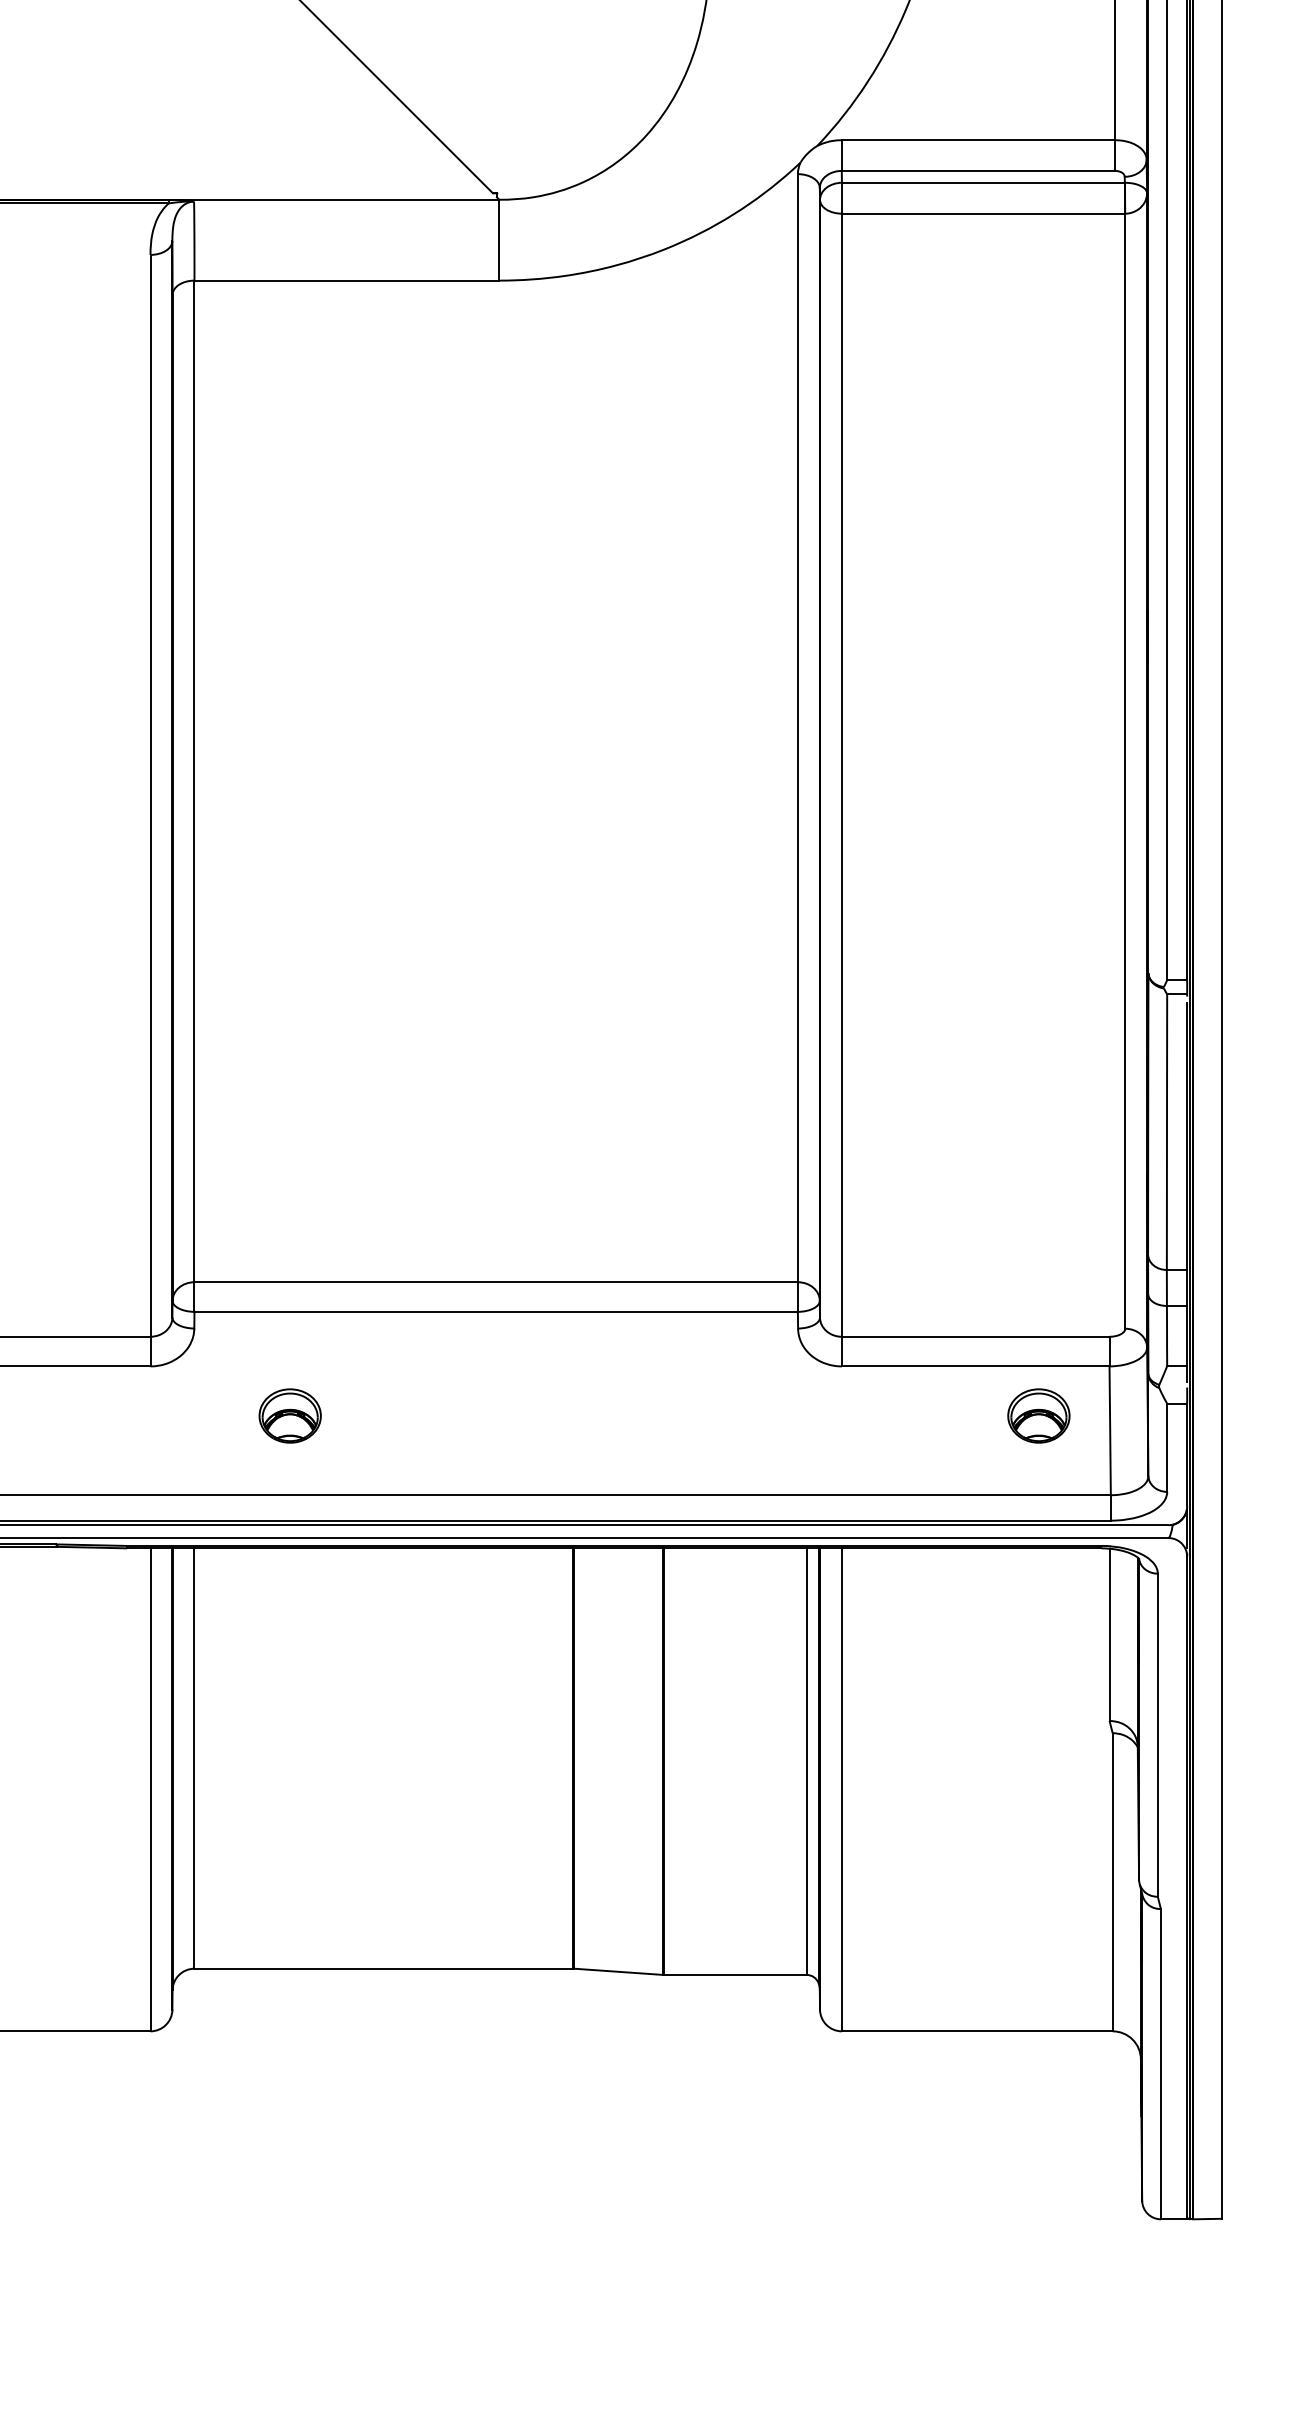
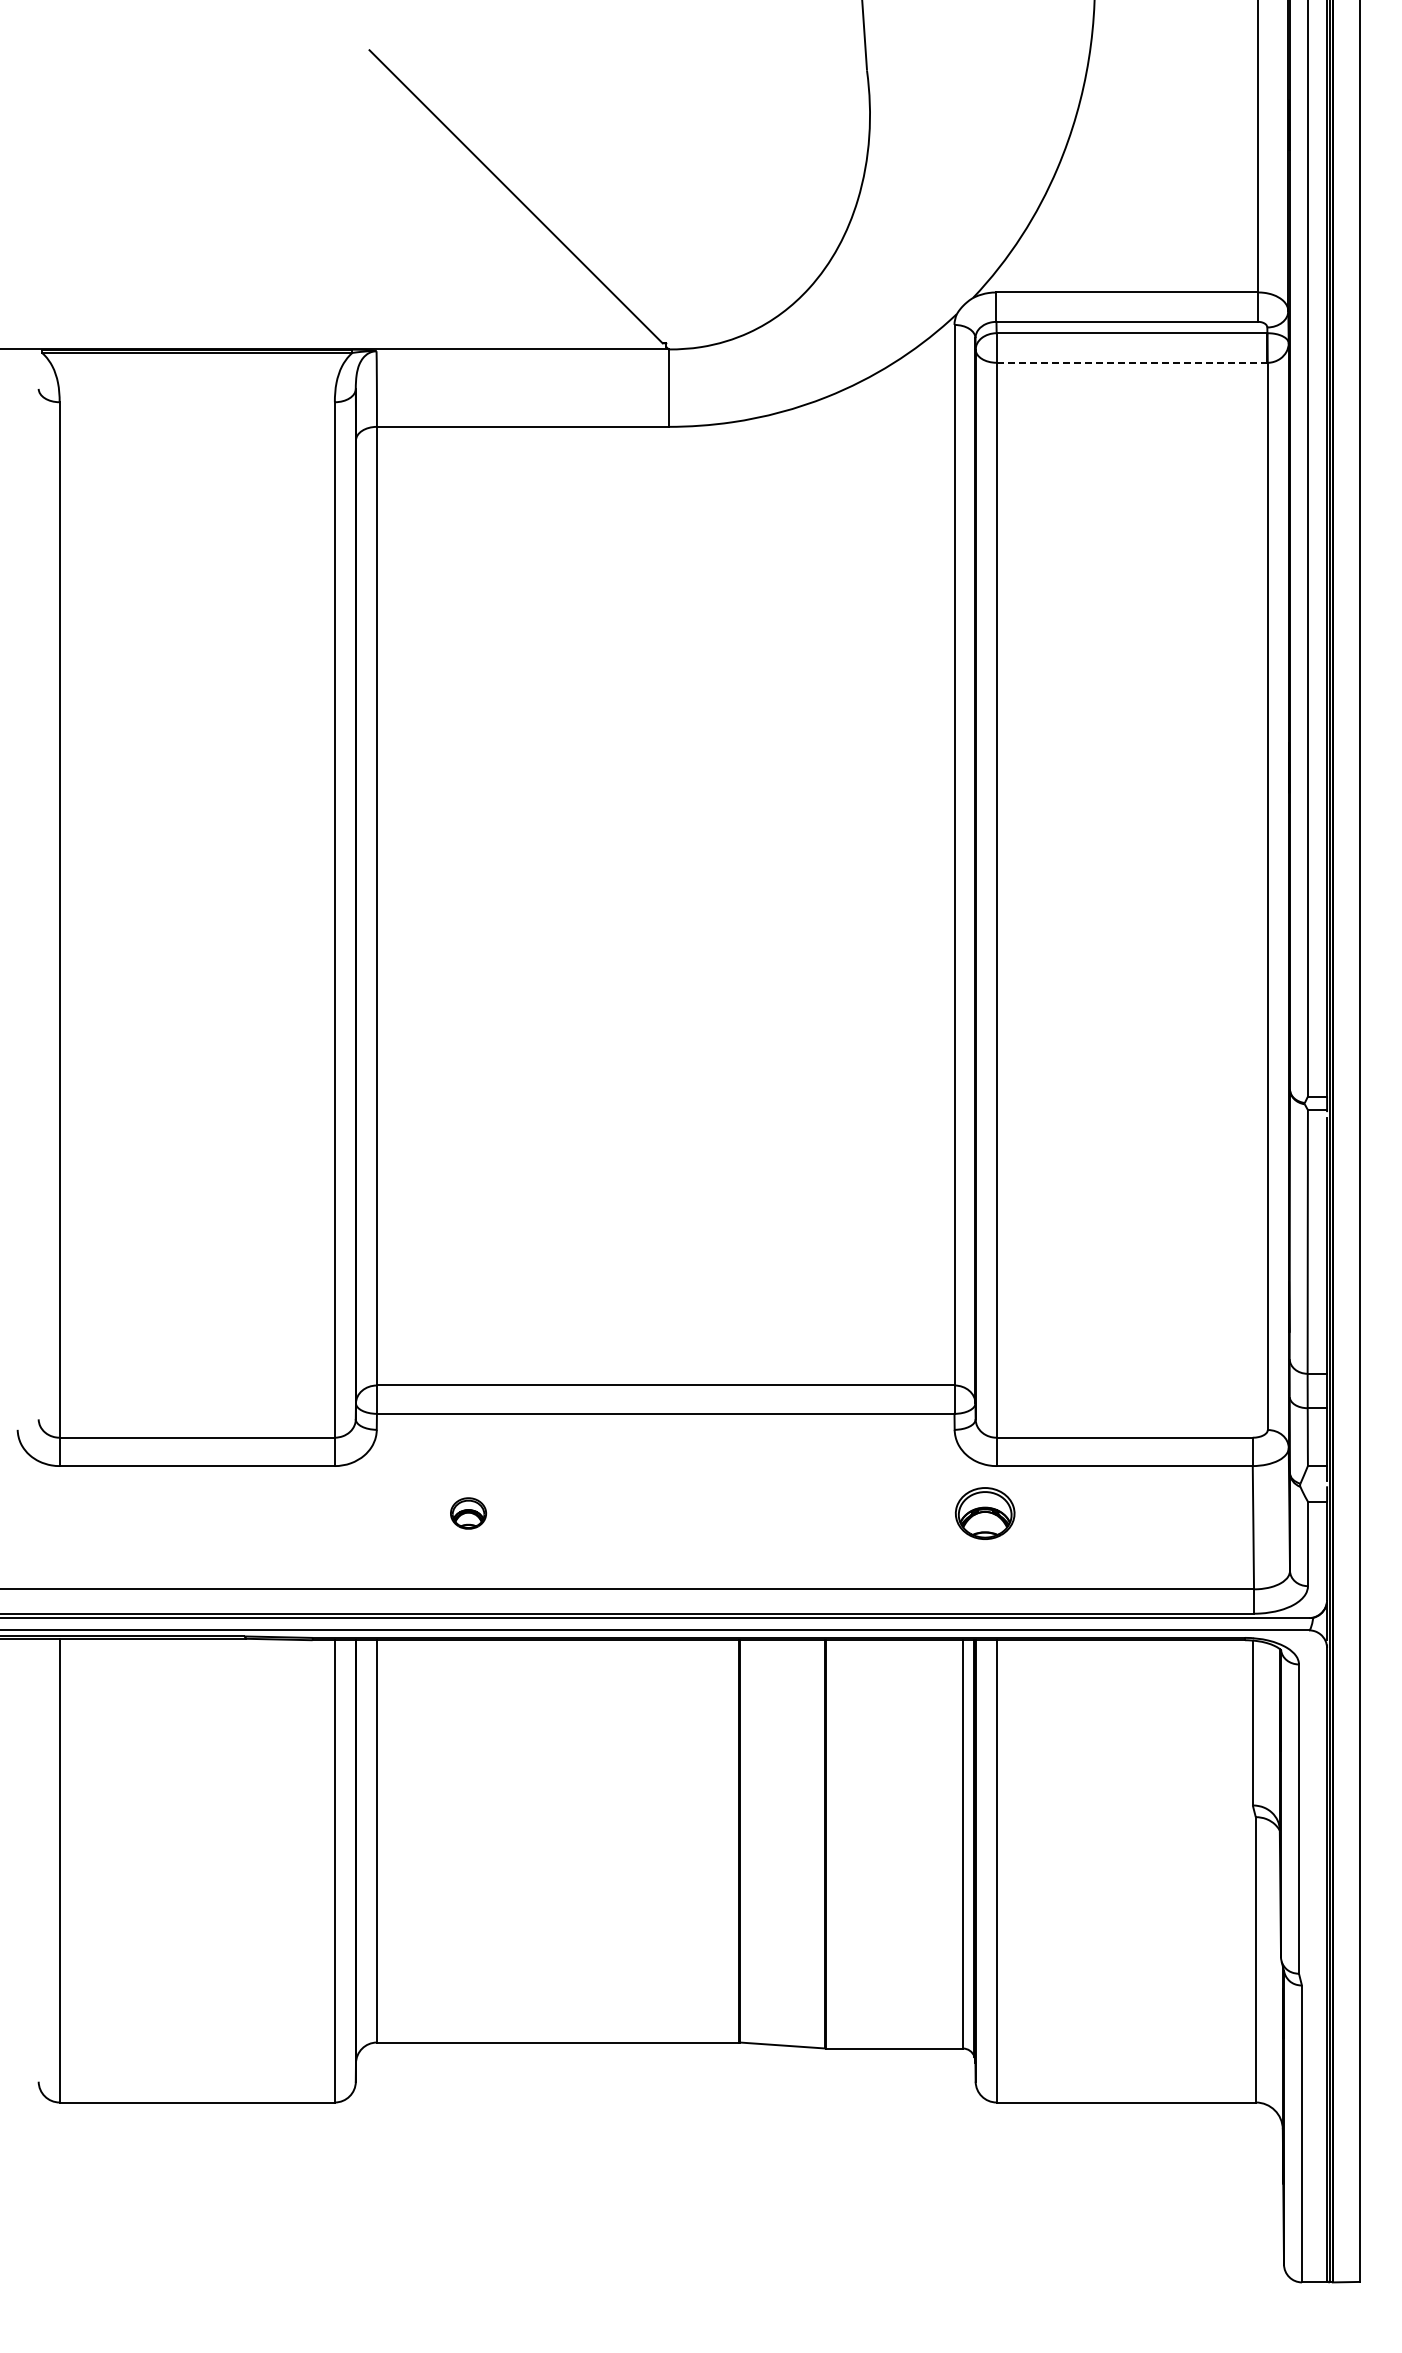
line: (983, 213) -> (1132, 362), solid -> dashed
part: (290, 1415) -> (468, 1513), size x0.6
part: (1038, 1415) -> (984, 1513), moved

